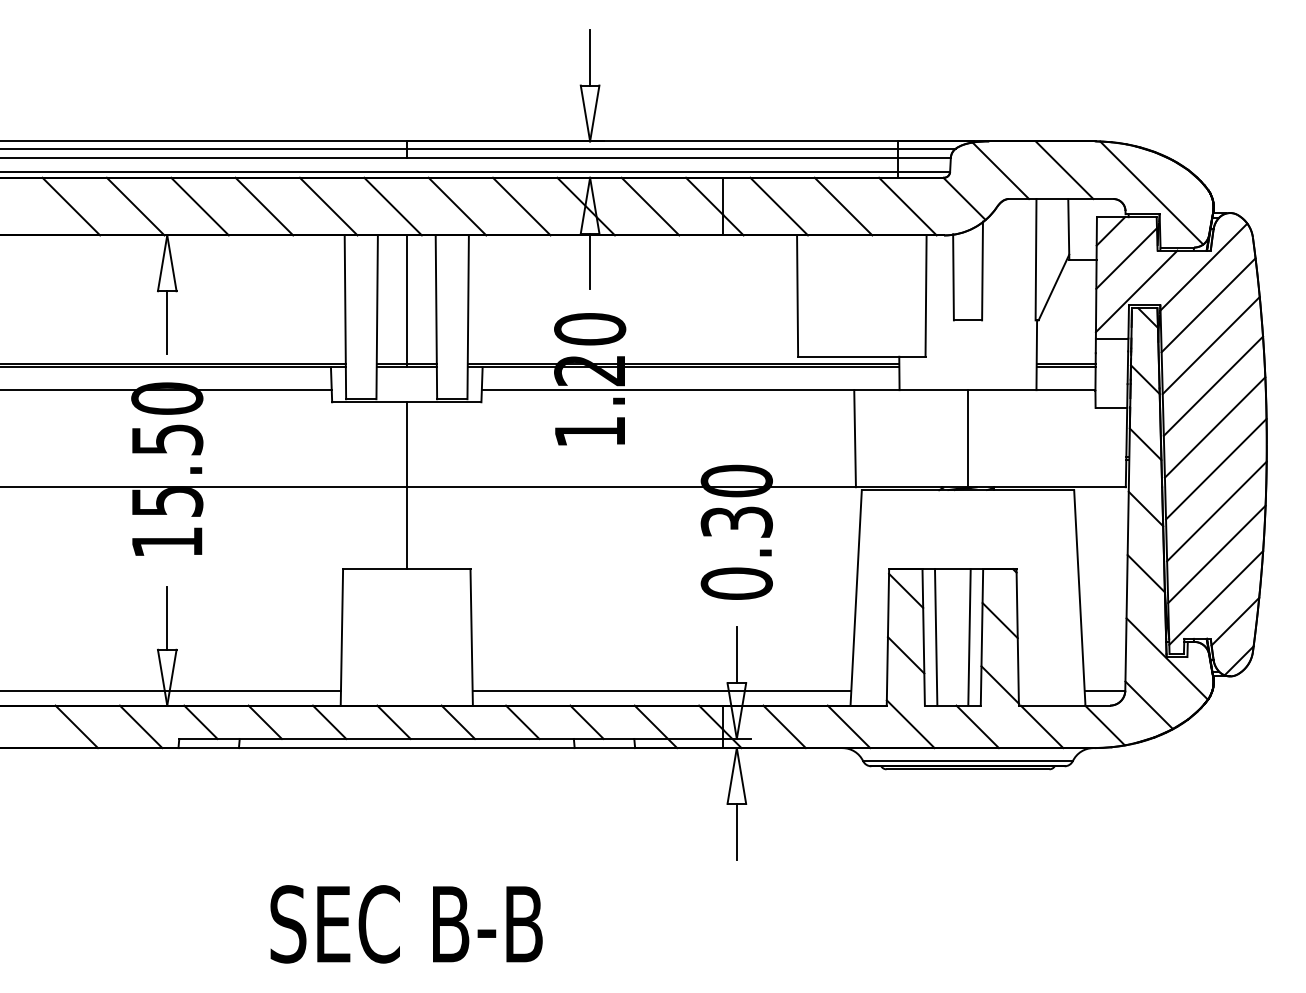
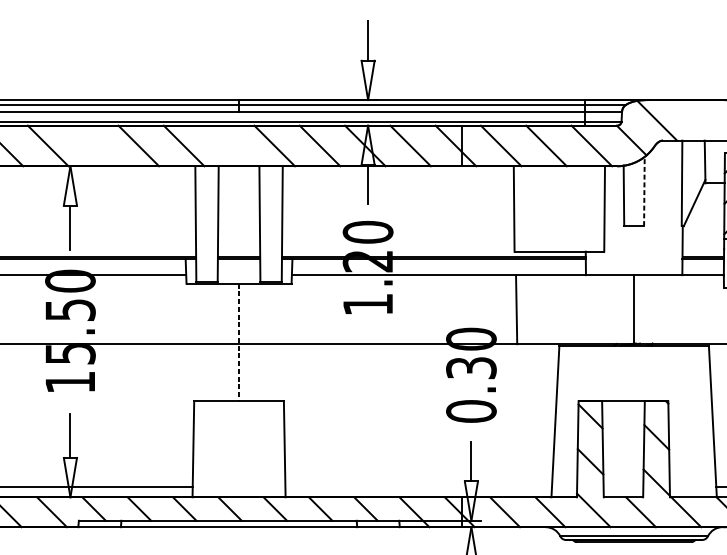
line: (1064, 170) -> (702, 120), removed
line: (199, 206) -> (93, 145), removed
line: (392, 206) -> (228, 145), removed
line: (982, 270) -> (644, 190), solid -> dashed
line: (406, 301) -> (238, 212), removed
line: (854, 438) -> (516, 309), moved
line: (406, 486) -> (238, 343), solid -> dashed
line: (936, 637) -> (611, 449), removed
line: (969, 637) -> (635, 449), removed
line: (661, 690) -> (418, 486), removed

